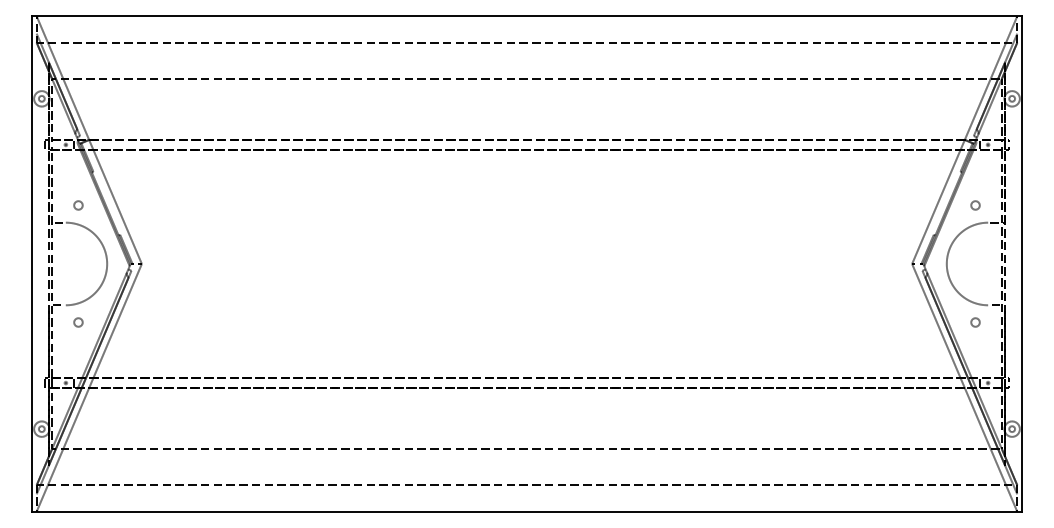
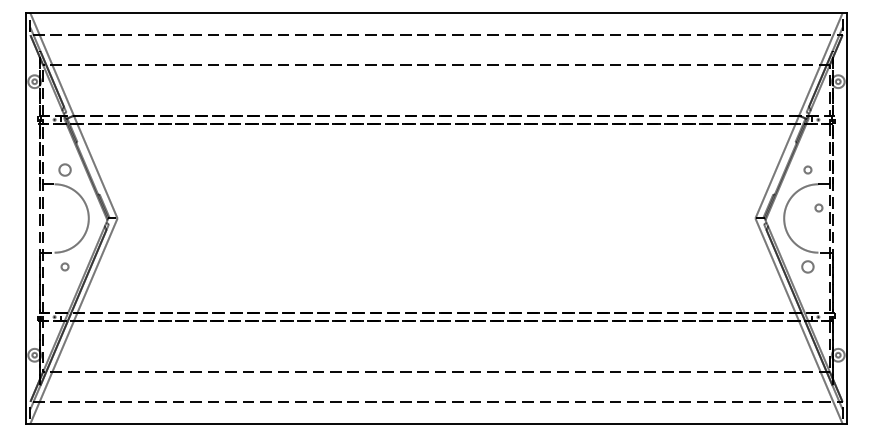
circle: (77, 204) -> (64, 169), size x1.6
circle: (988, 250) -> (818, 207), added
circle: (974, 321) -> (807, 266), size x1.6

